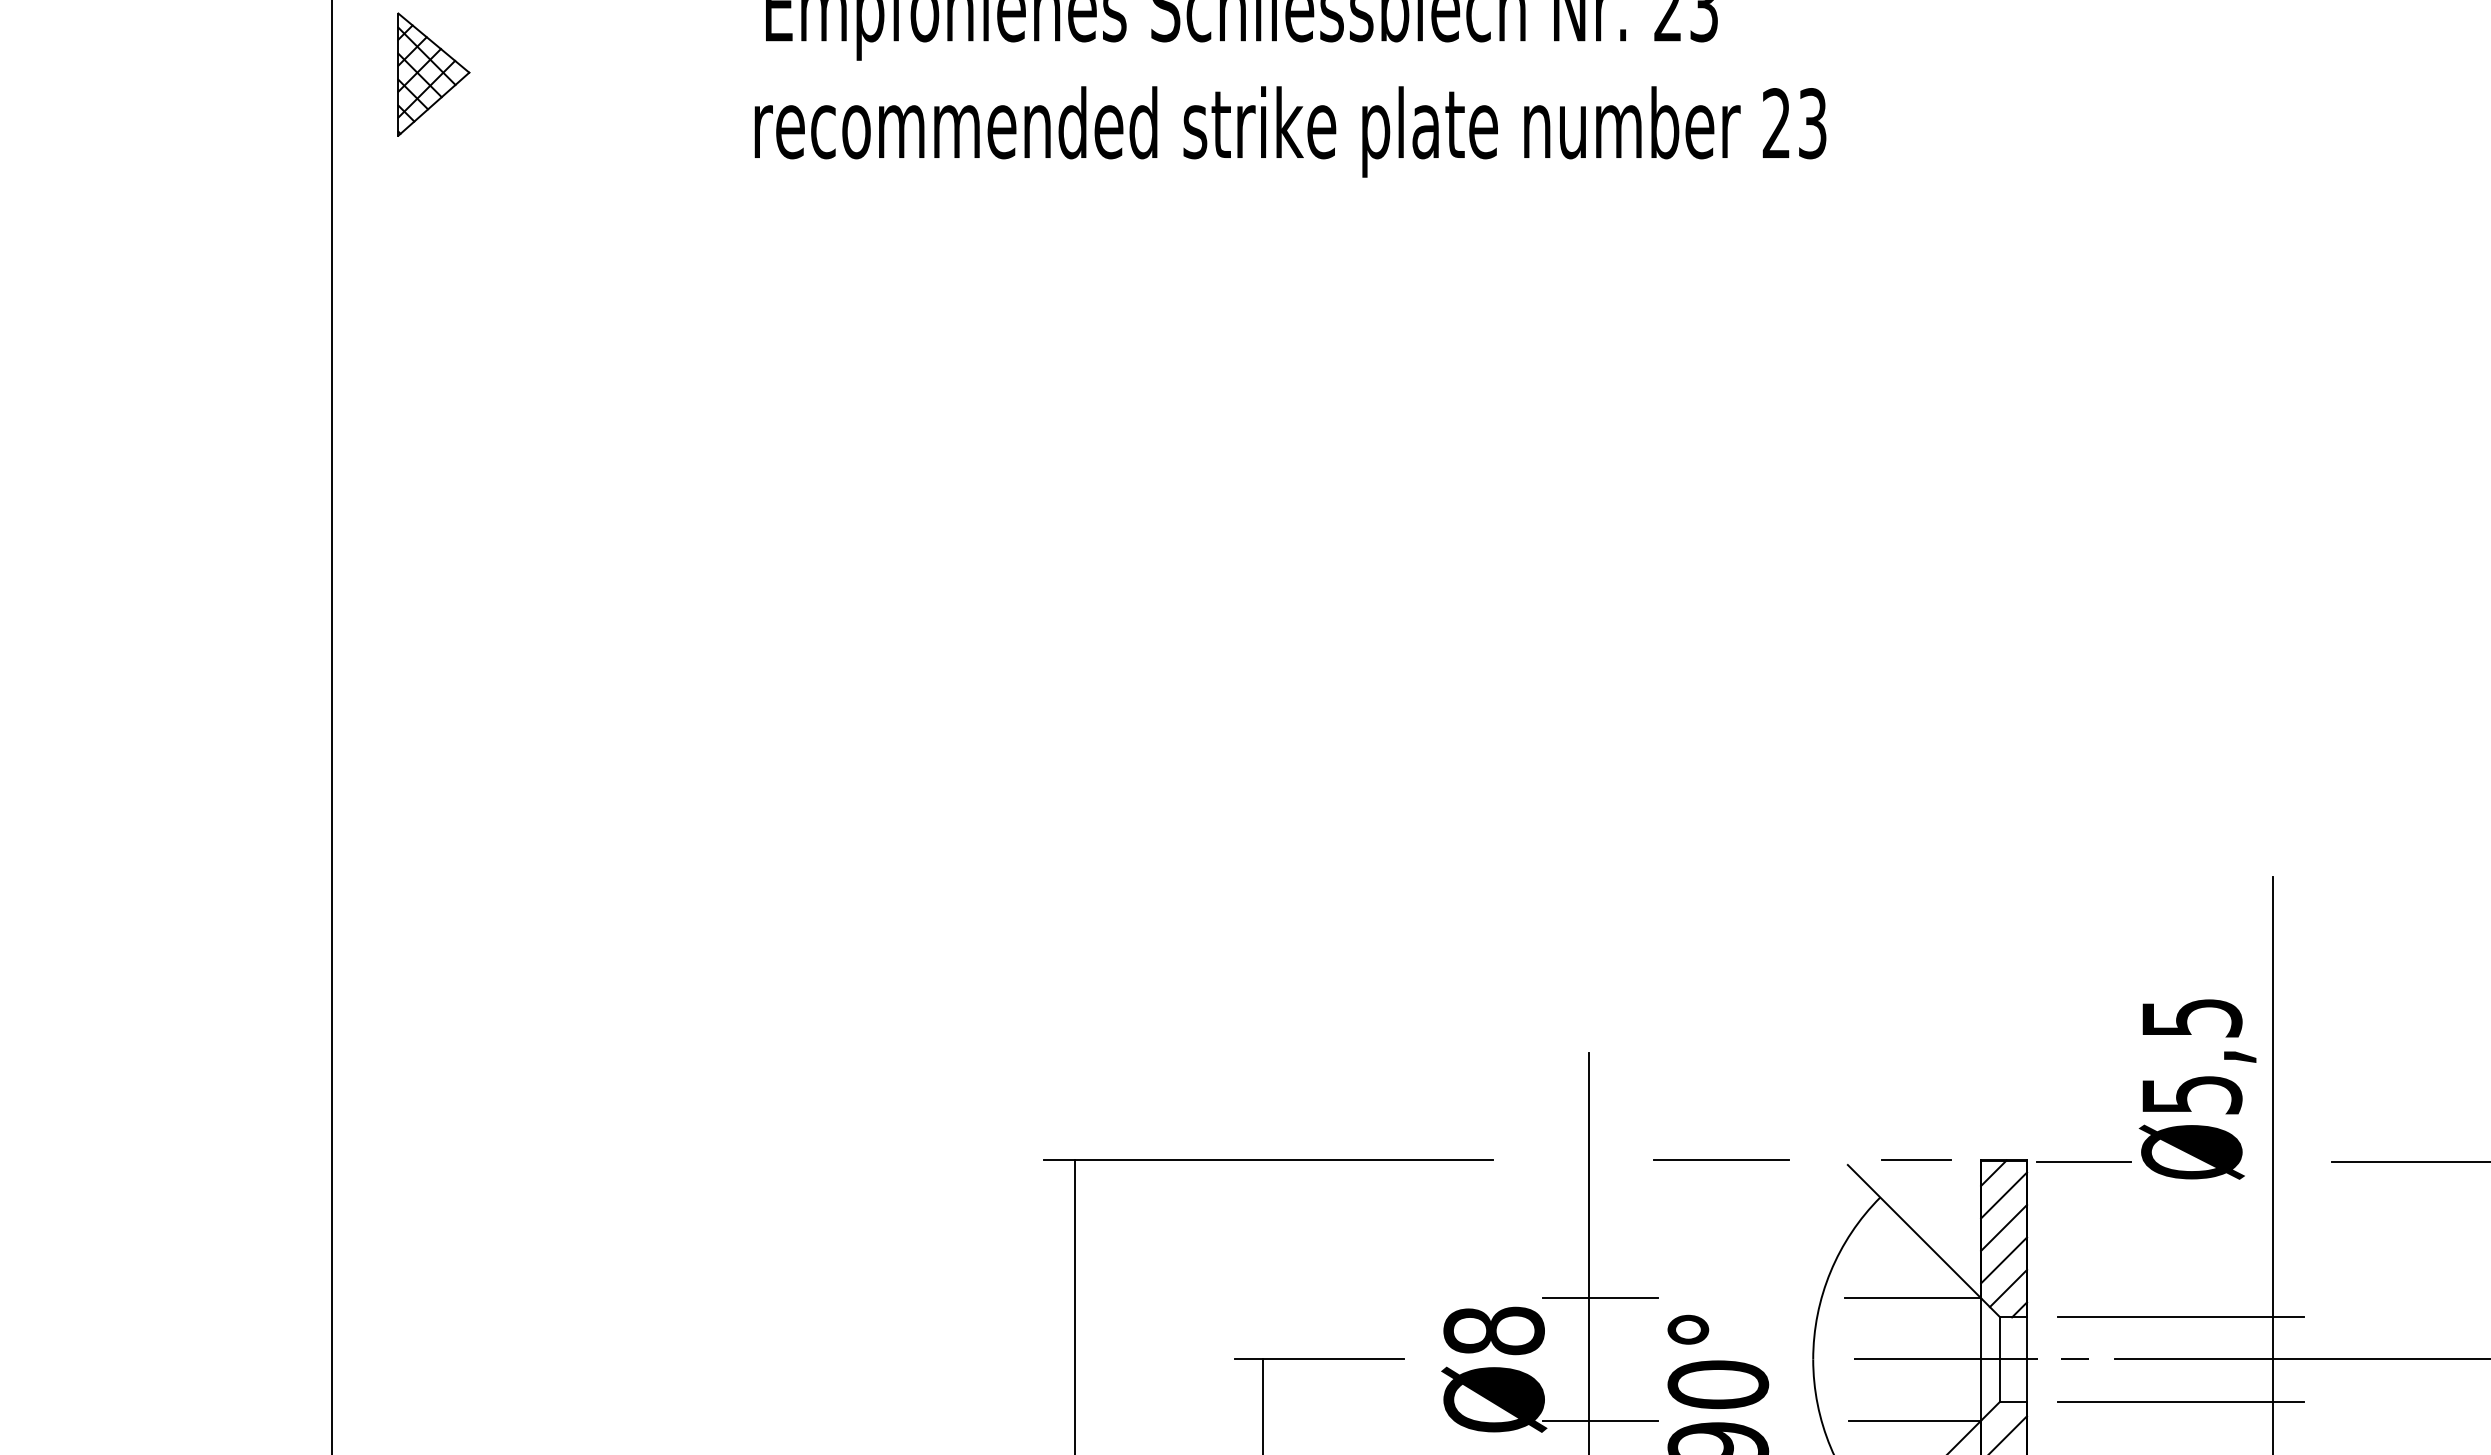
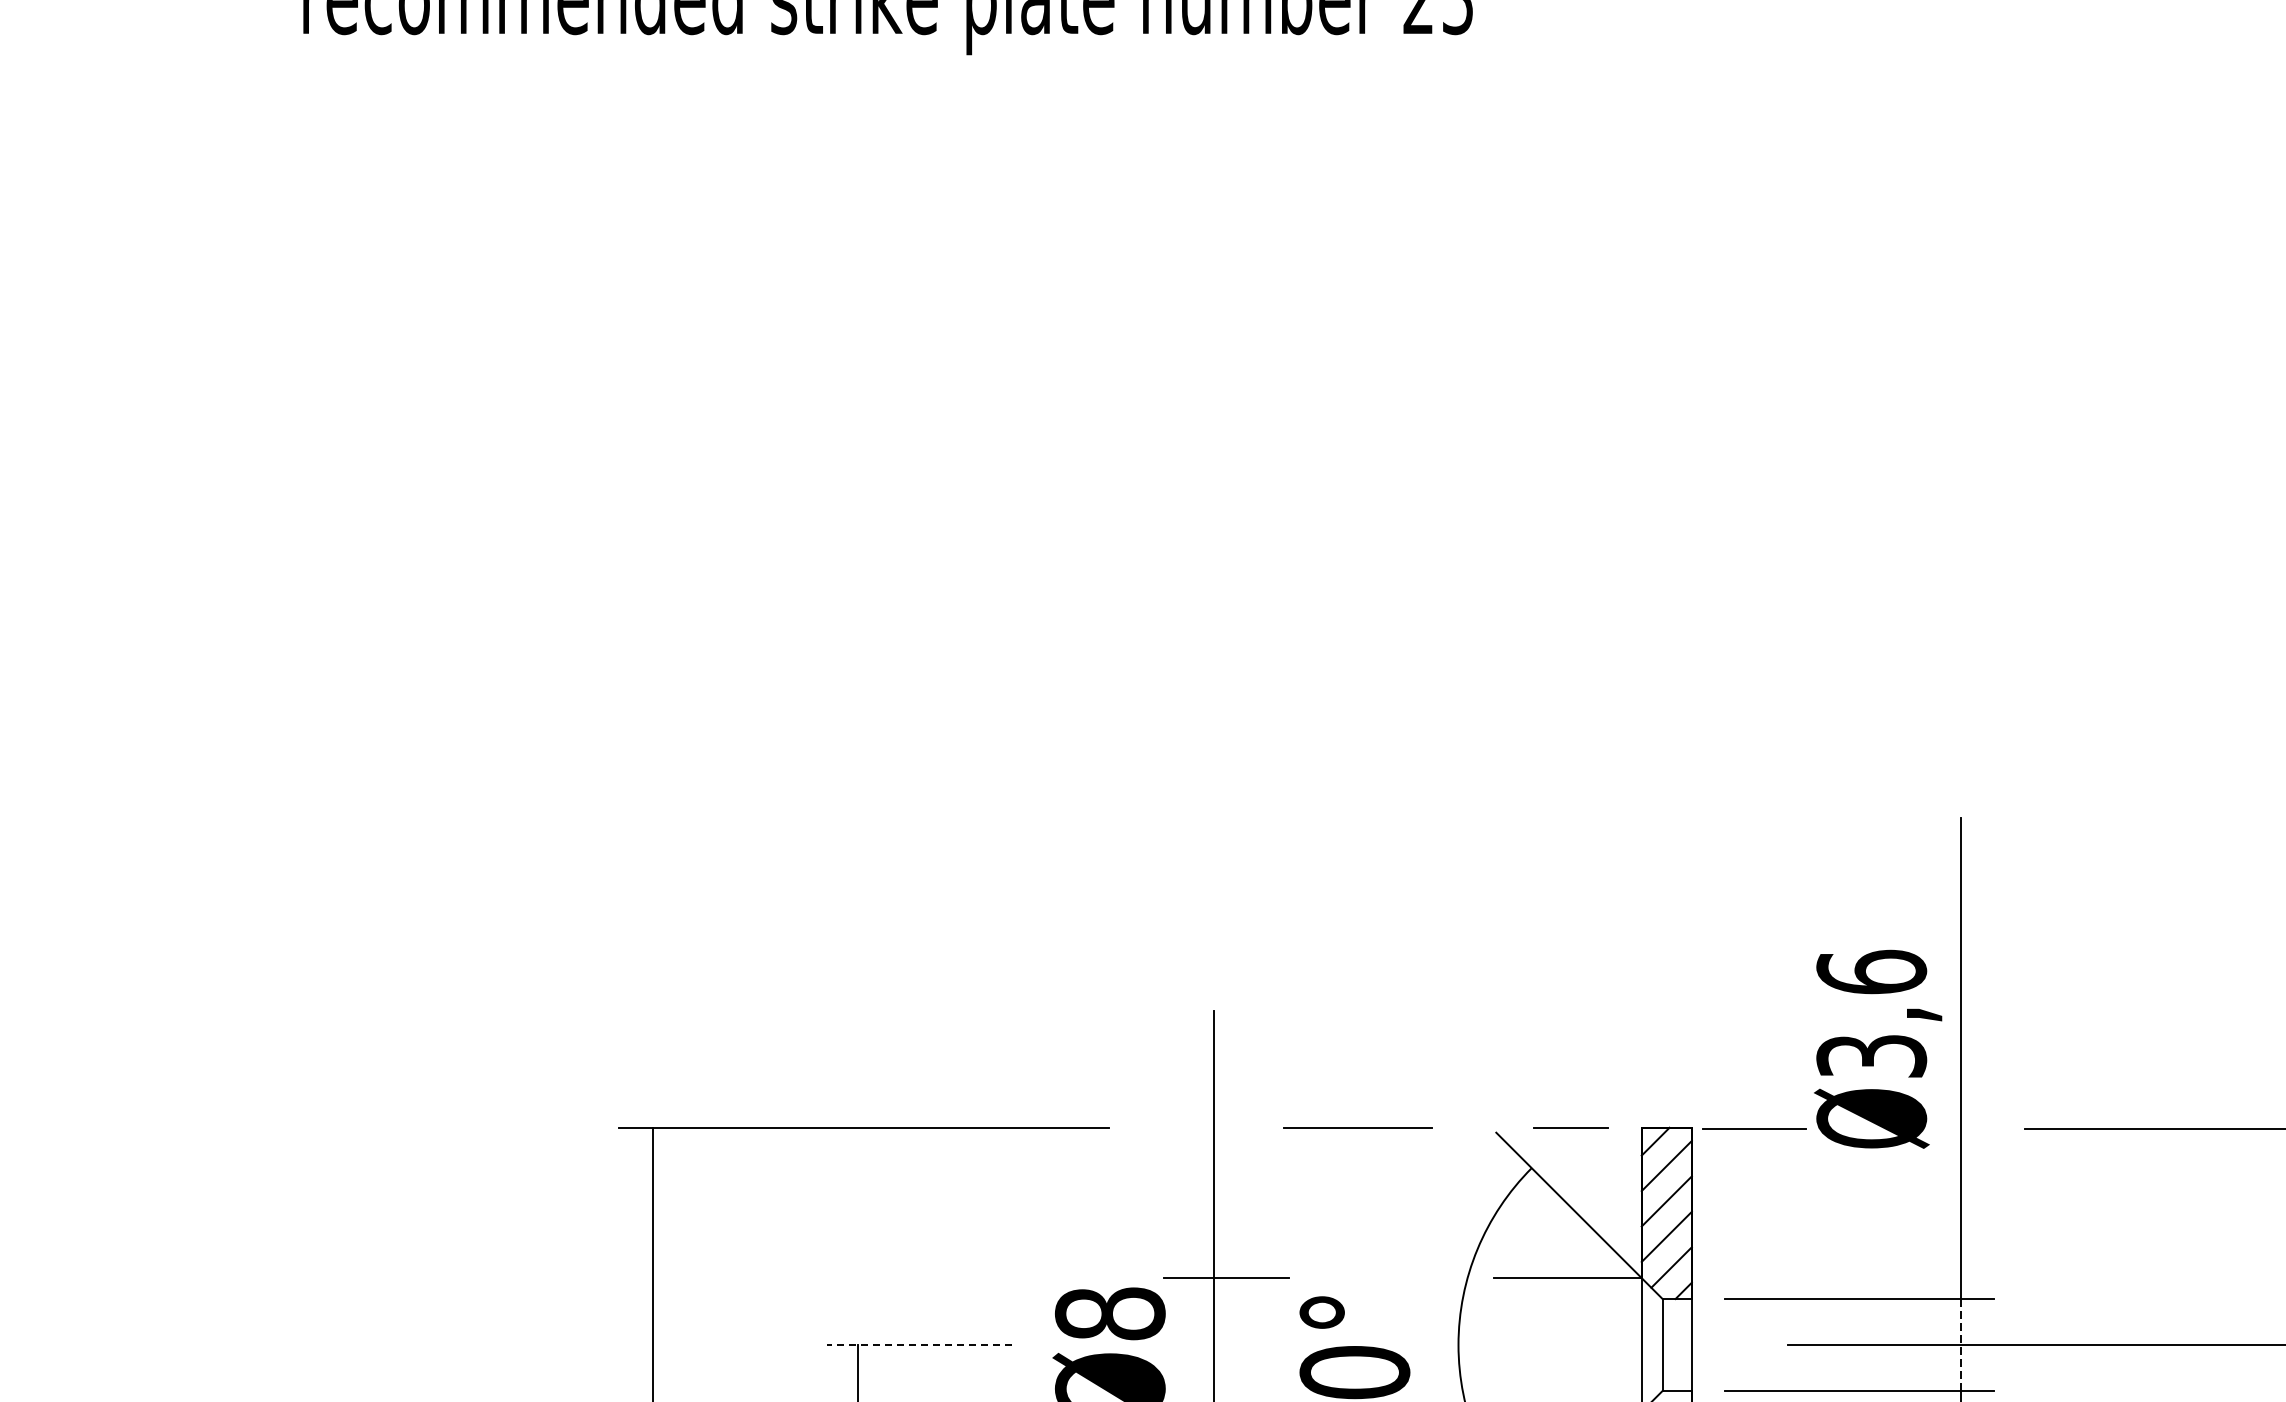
text: (2191, 1055) -> (1871, 1013), Ø5,5 -> Ø3,6
line: (1319, 1359) -> (919, 1344), solid -> dashed
line: (1971, 1359) -> (1631, 1344), removed
line: (2273, 1360) -> (1960, 1346), solid -> dashed

